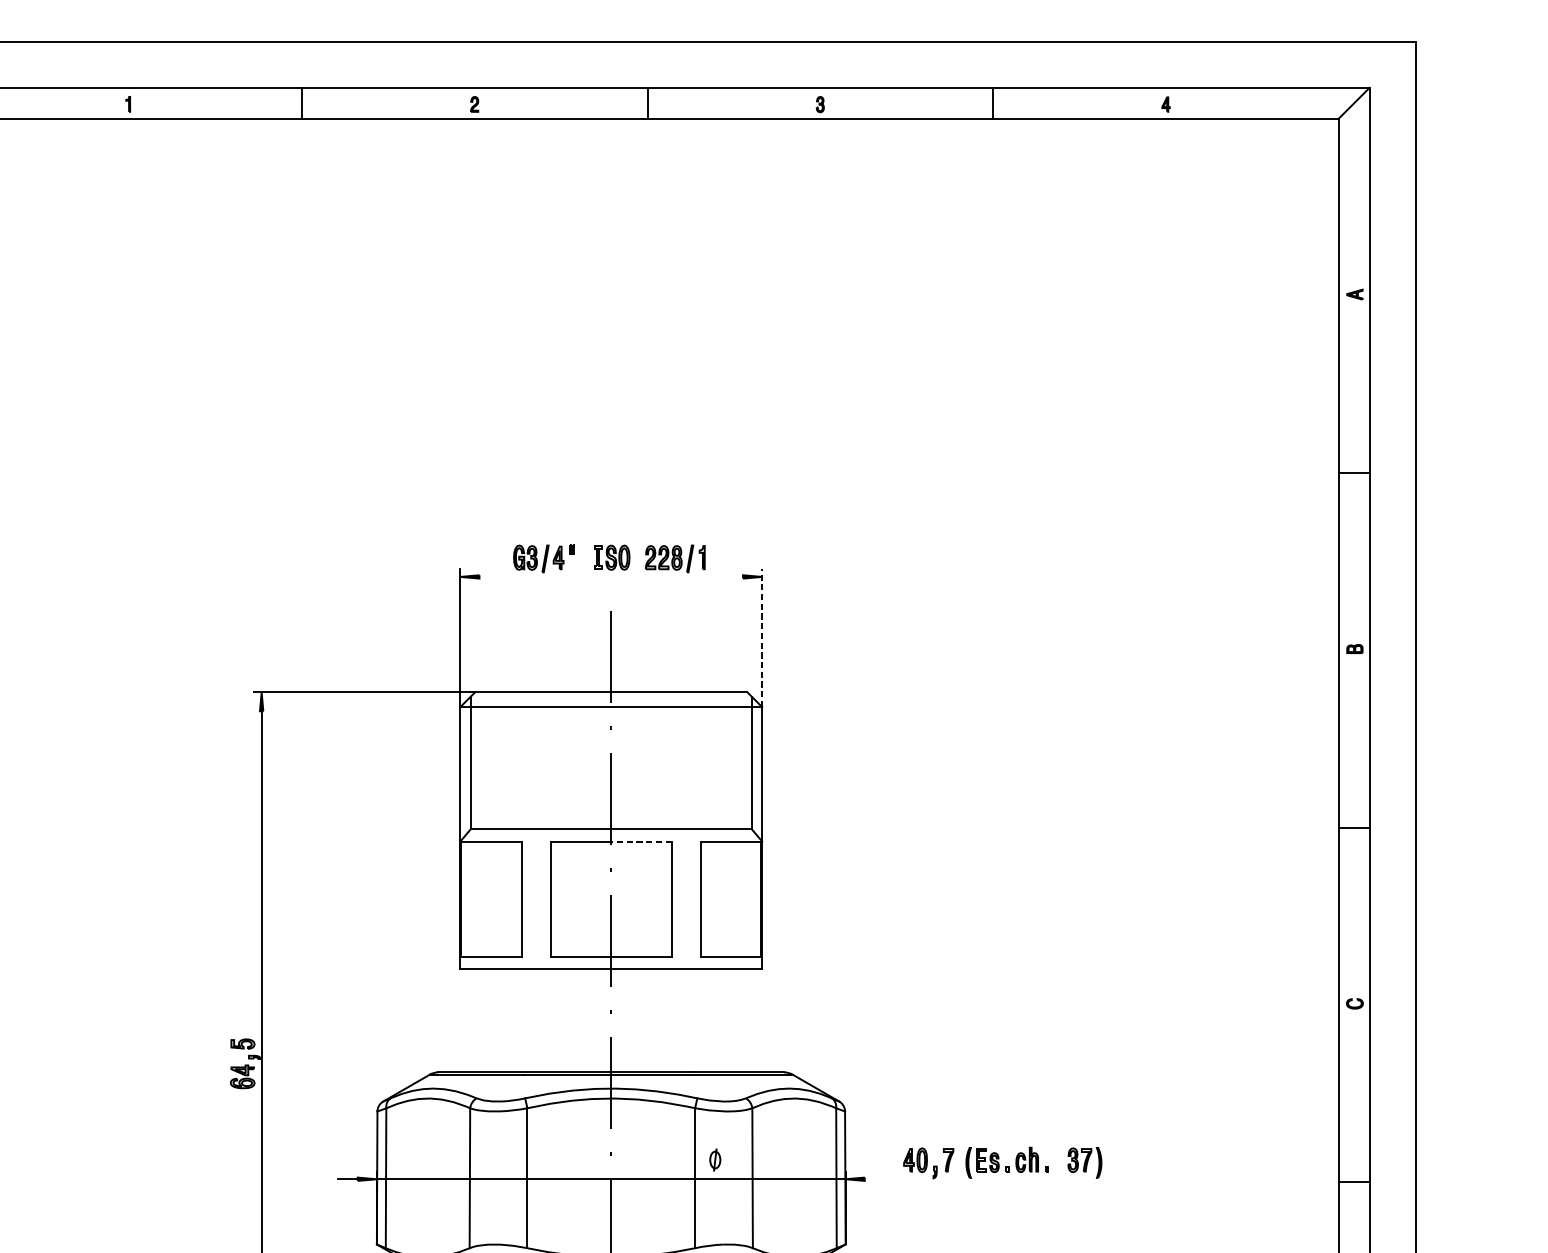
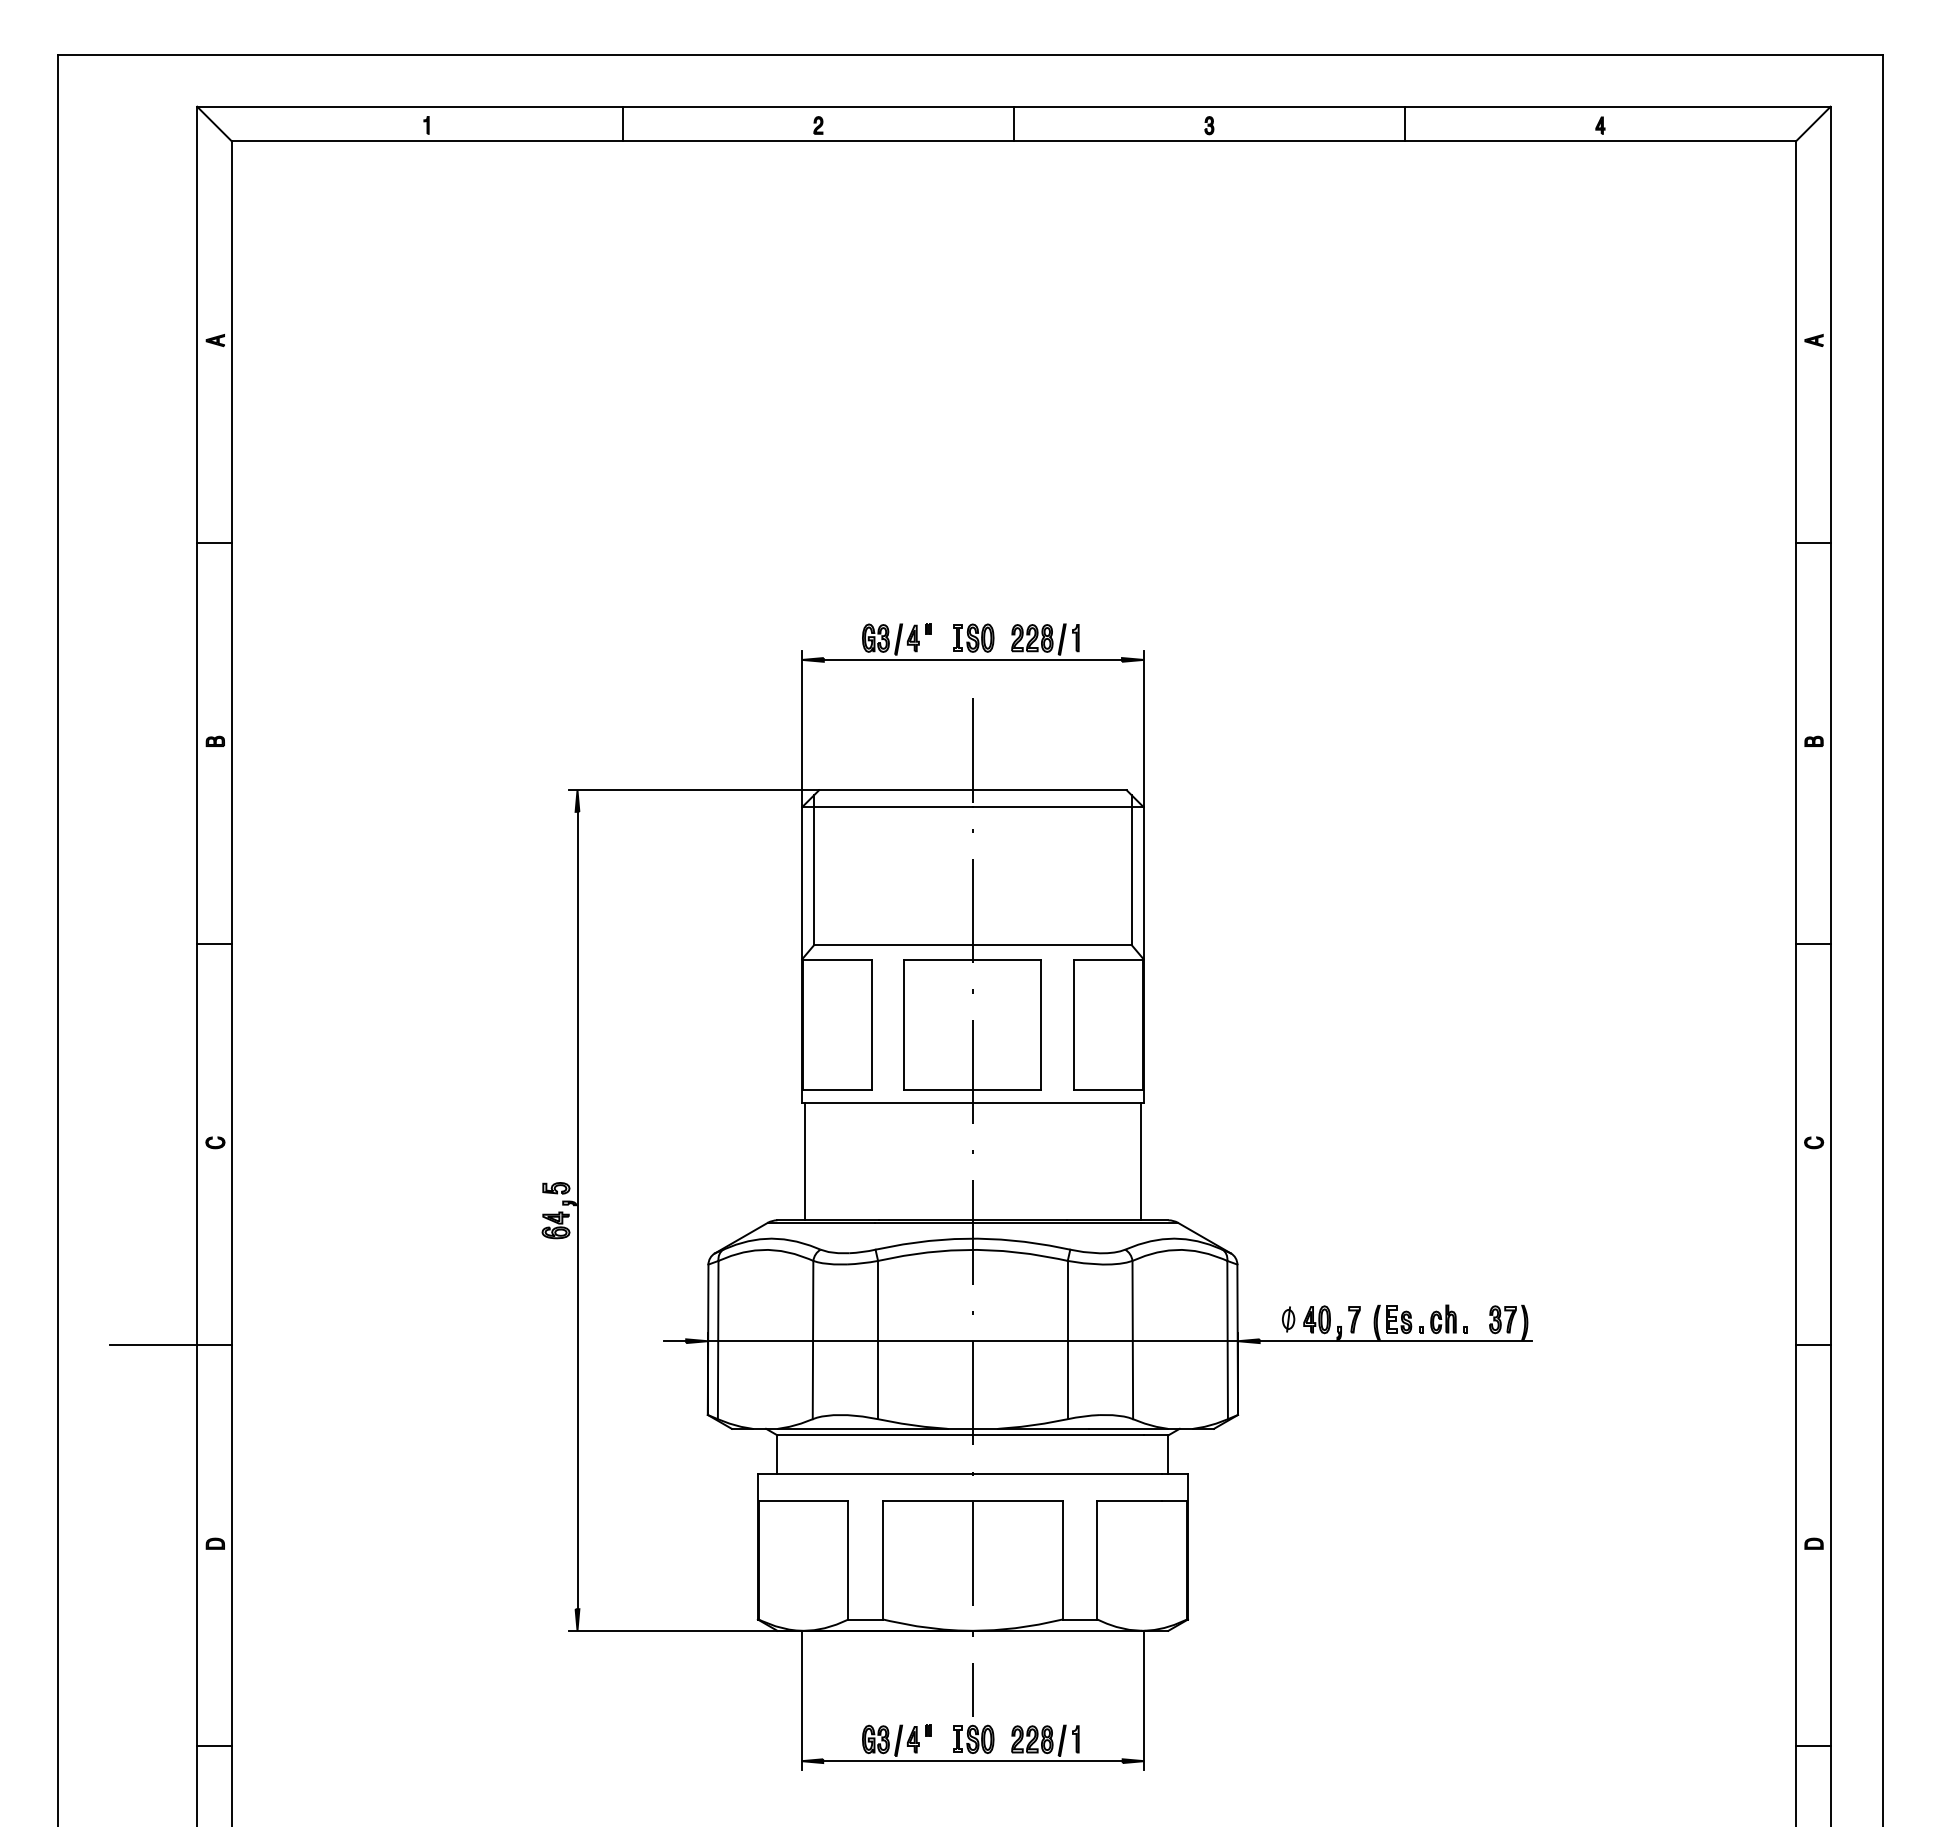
line: (610, 576) -> (972, 659), added
line: (762, 638) -> (1143, 729), dashed -> solid
line: (640, 841) -> (1006, 959), dashed -> solid
line: (462, 1020) -> (804, 1161), added
line: (760, 1020) -> (1141, 1161), added
part: (715, 1160) -> (1288, 1319), moved
line: (984, 1179) -> (1395, 1341), added

